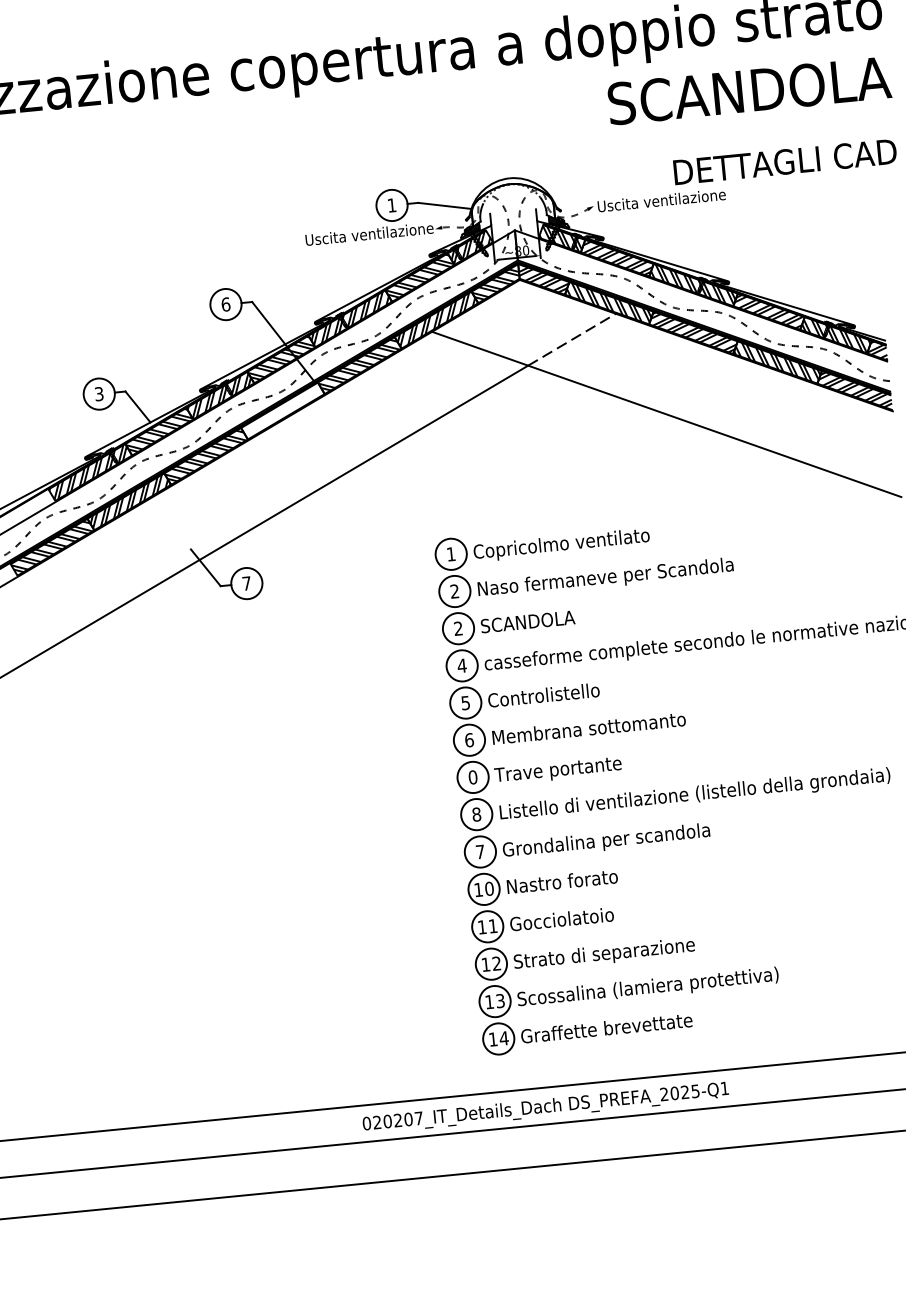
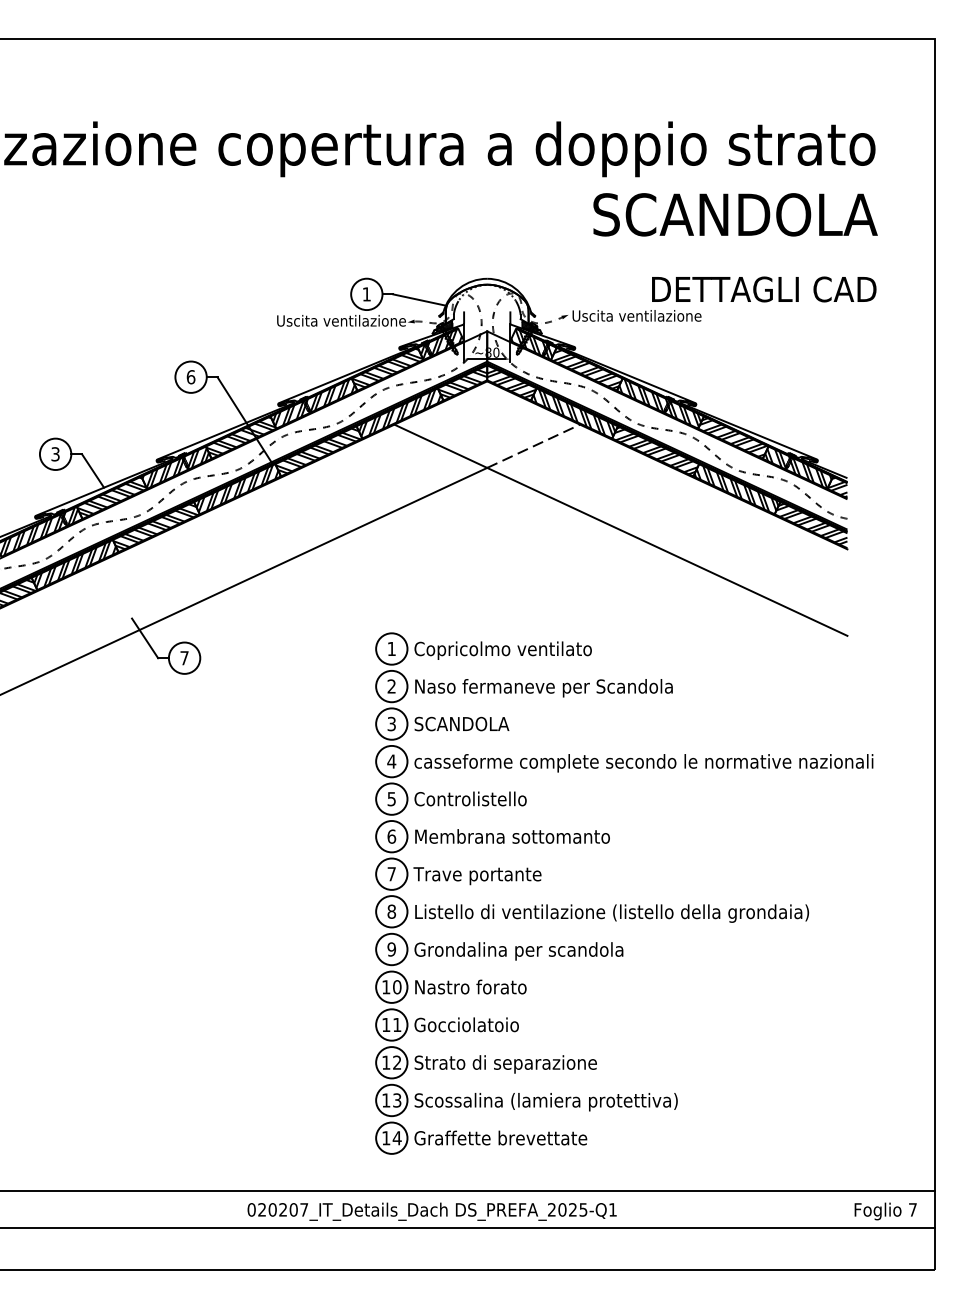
hatch: (283, 410) -> (238, 488), added
text: (458, 629) -> (391, 724), 2 -> 3
text: (472, 777) -> (391, 874), 0 -> 7
text: (480, 852) -> (391, 949), 7 -> 9

